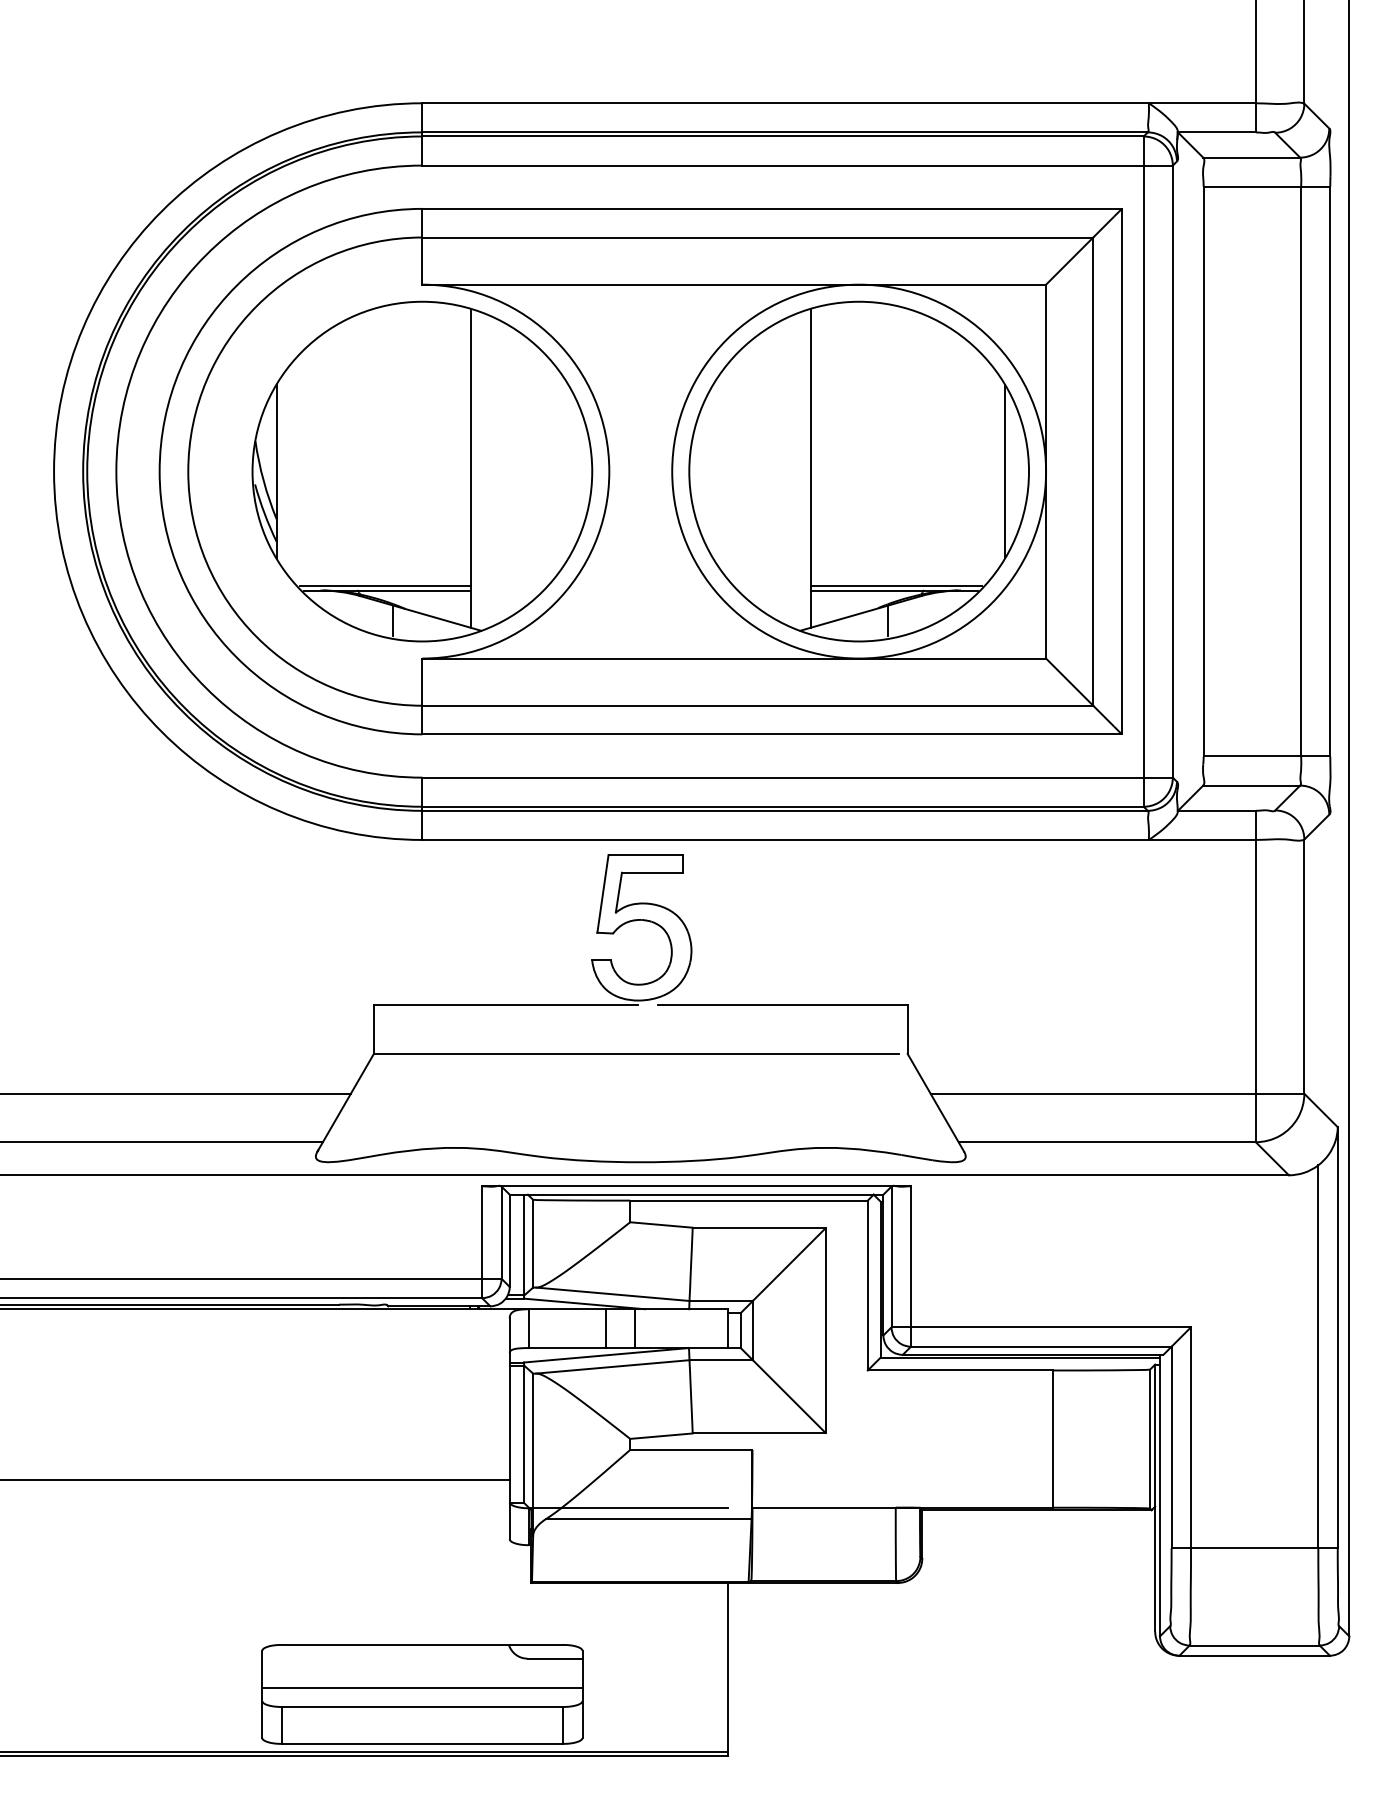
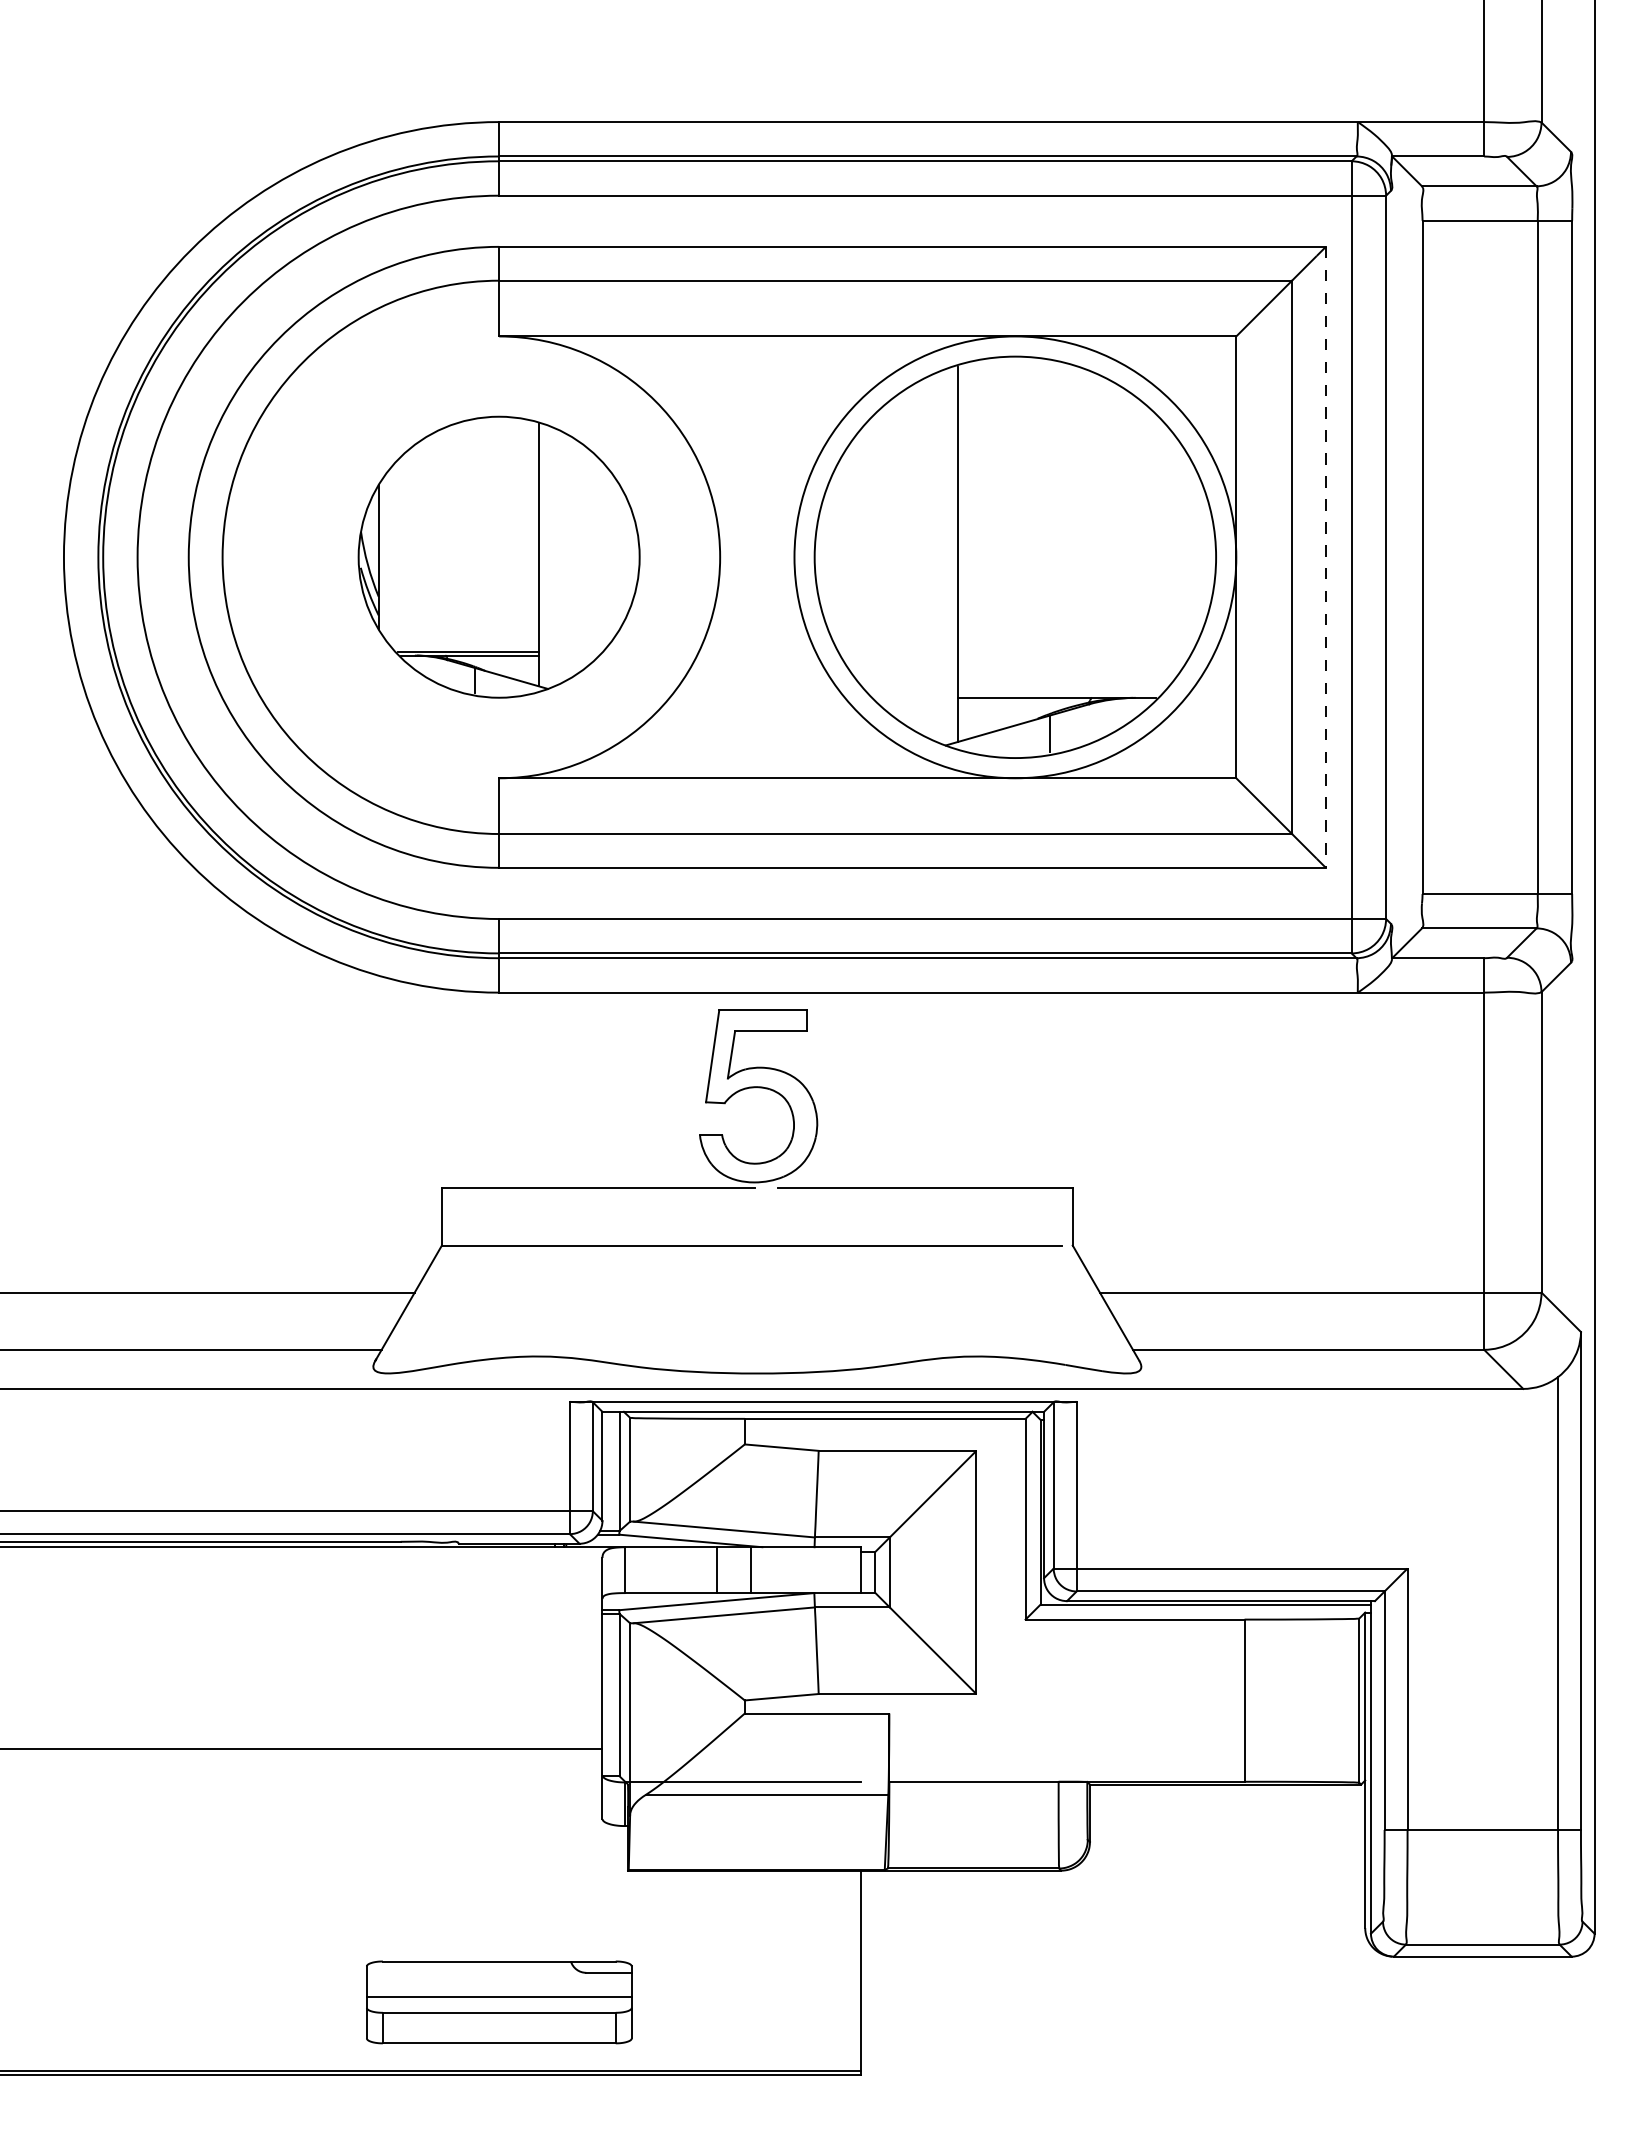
part: (421, 470) -> (498, 556), size x0.7
line: (1004, 470) -> (1187, 556), removed
line: (1121, 471) -> (1325, 557), solid -> dashed
line: (896, 585) -> (1059, 692), removed
part: (422, 1694) -> (499, 2002), size x0.7

